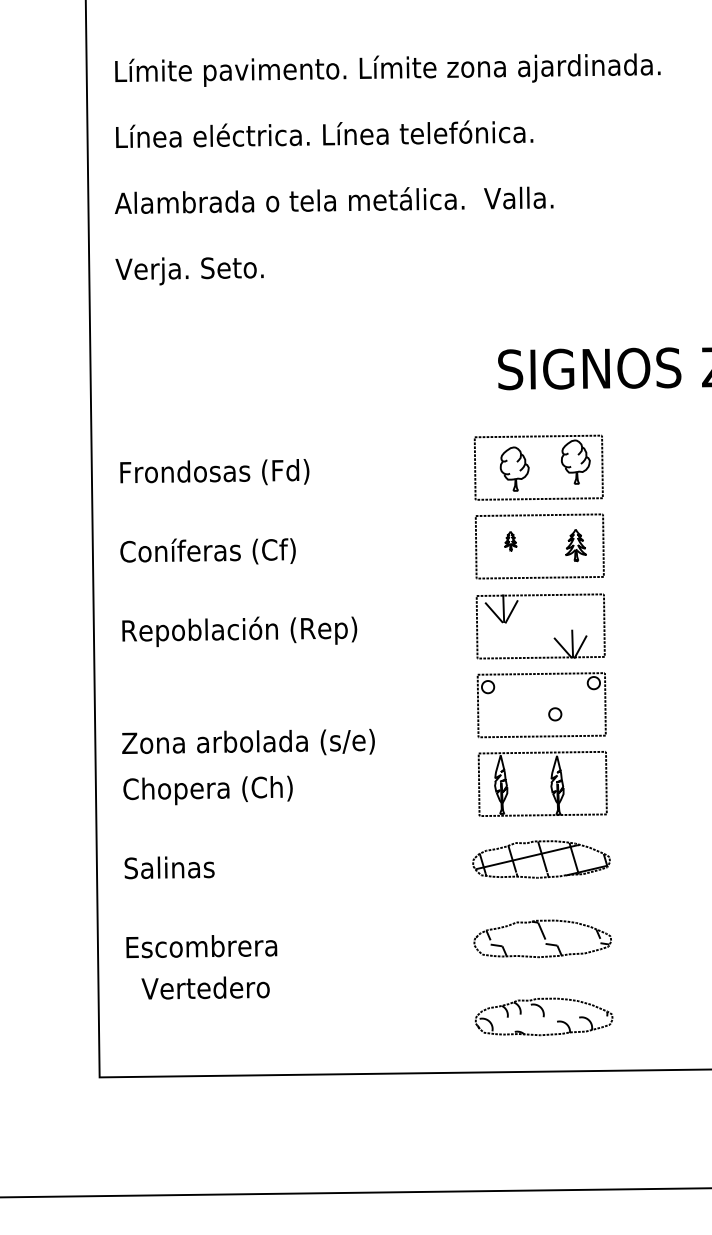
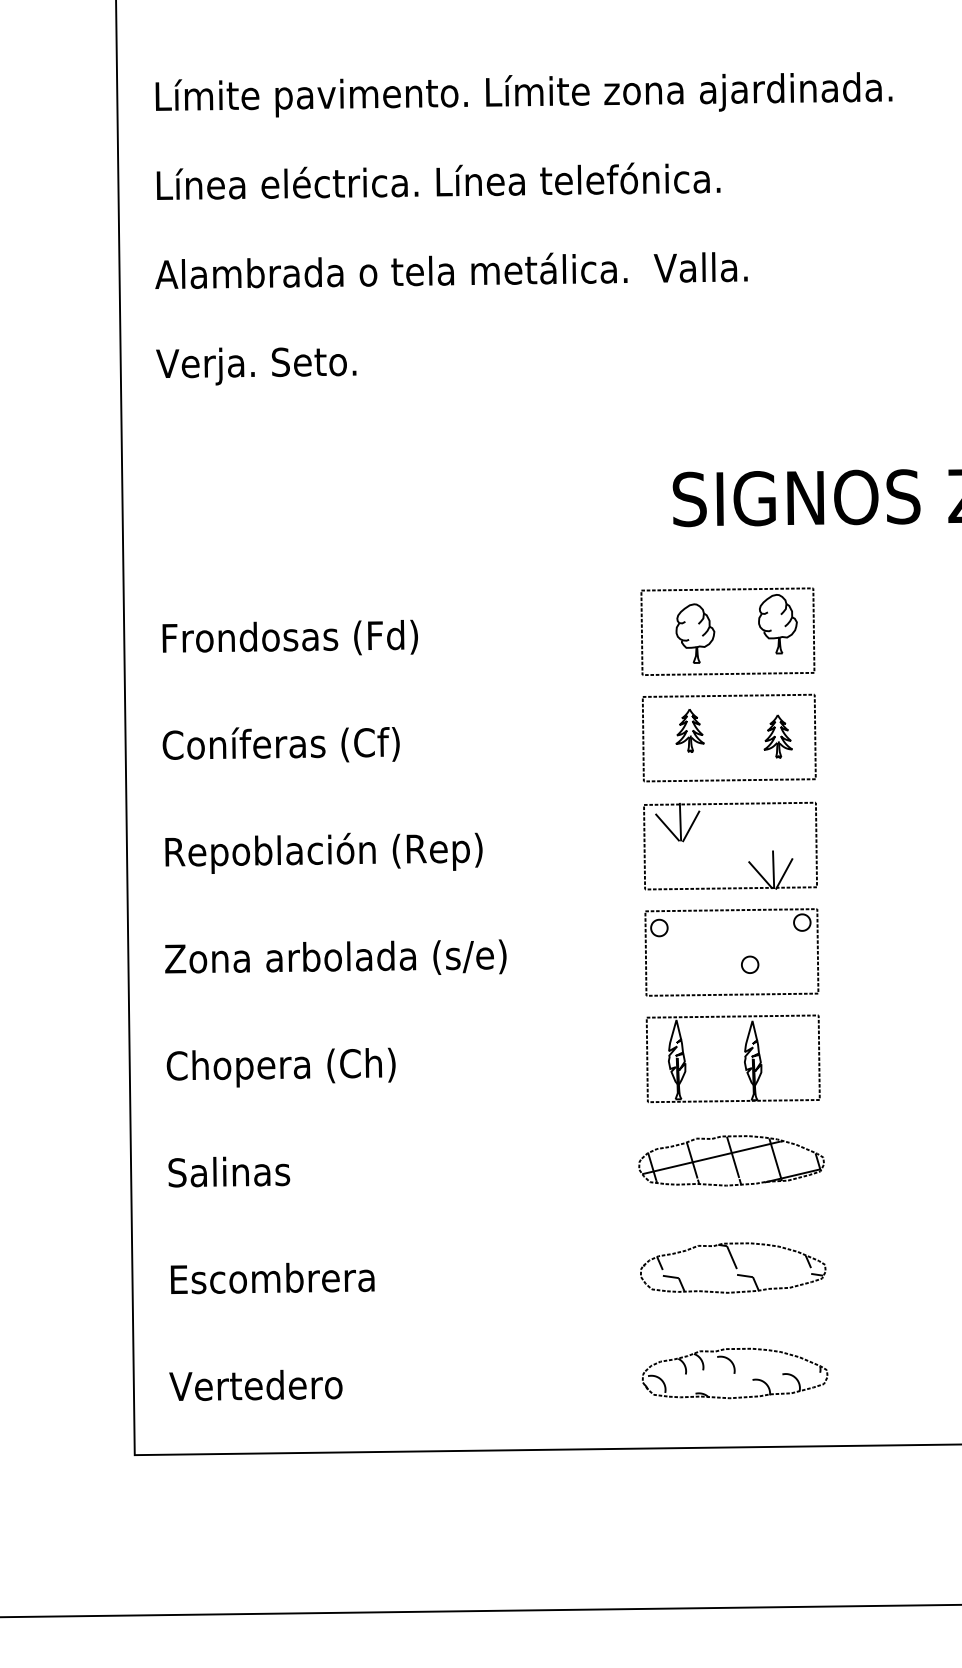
part: (510, 540) -> (689, 730), size x1.67
text: (248, 741) -> (335, 956), moved
text: (205, 987) -> (255, 1384), moved

